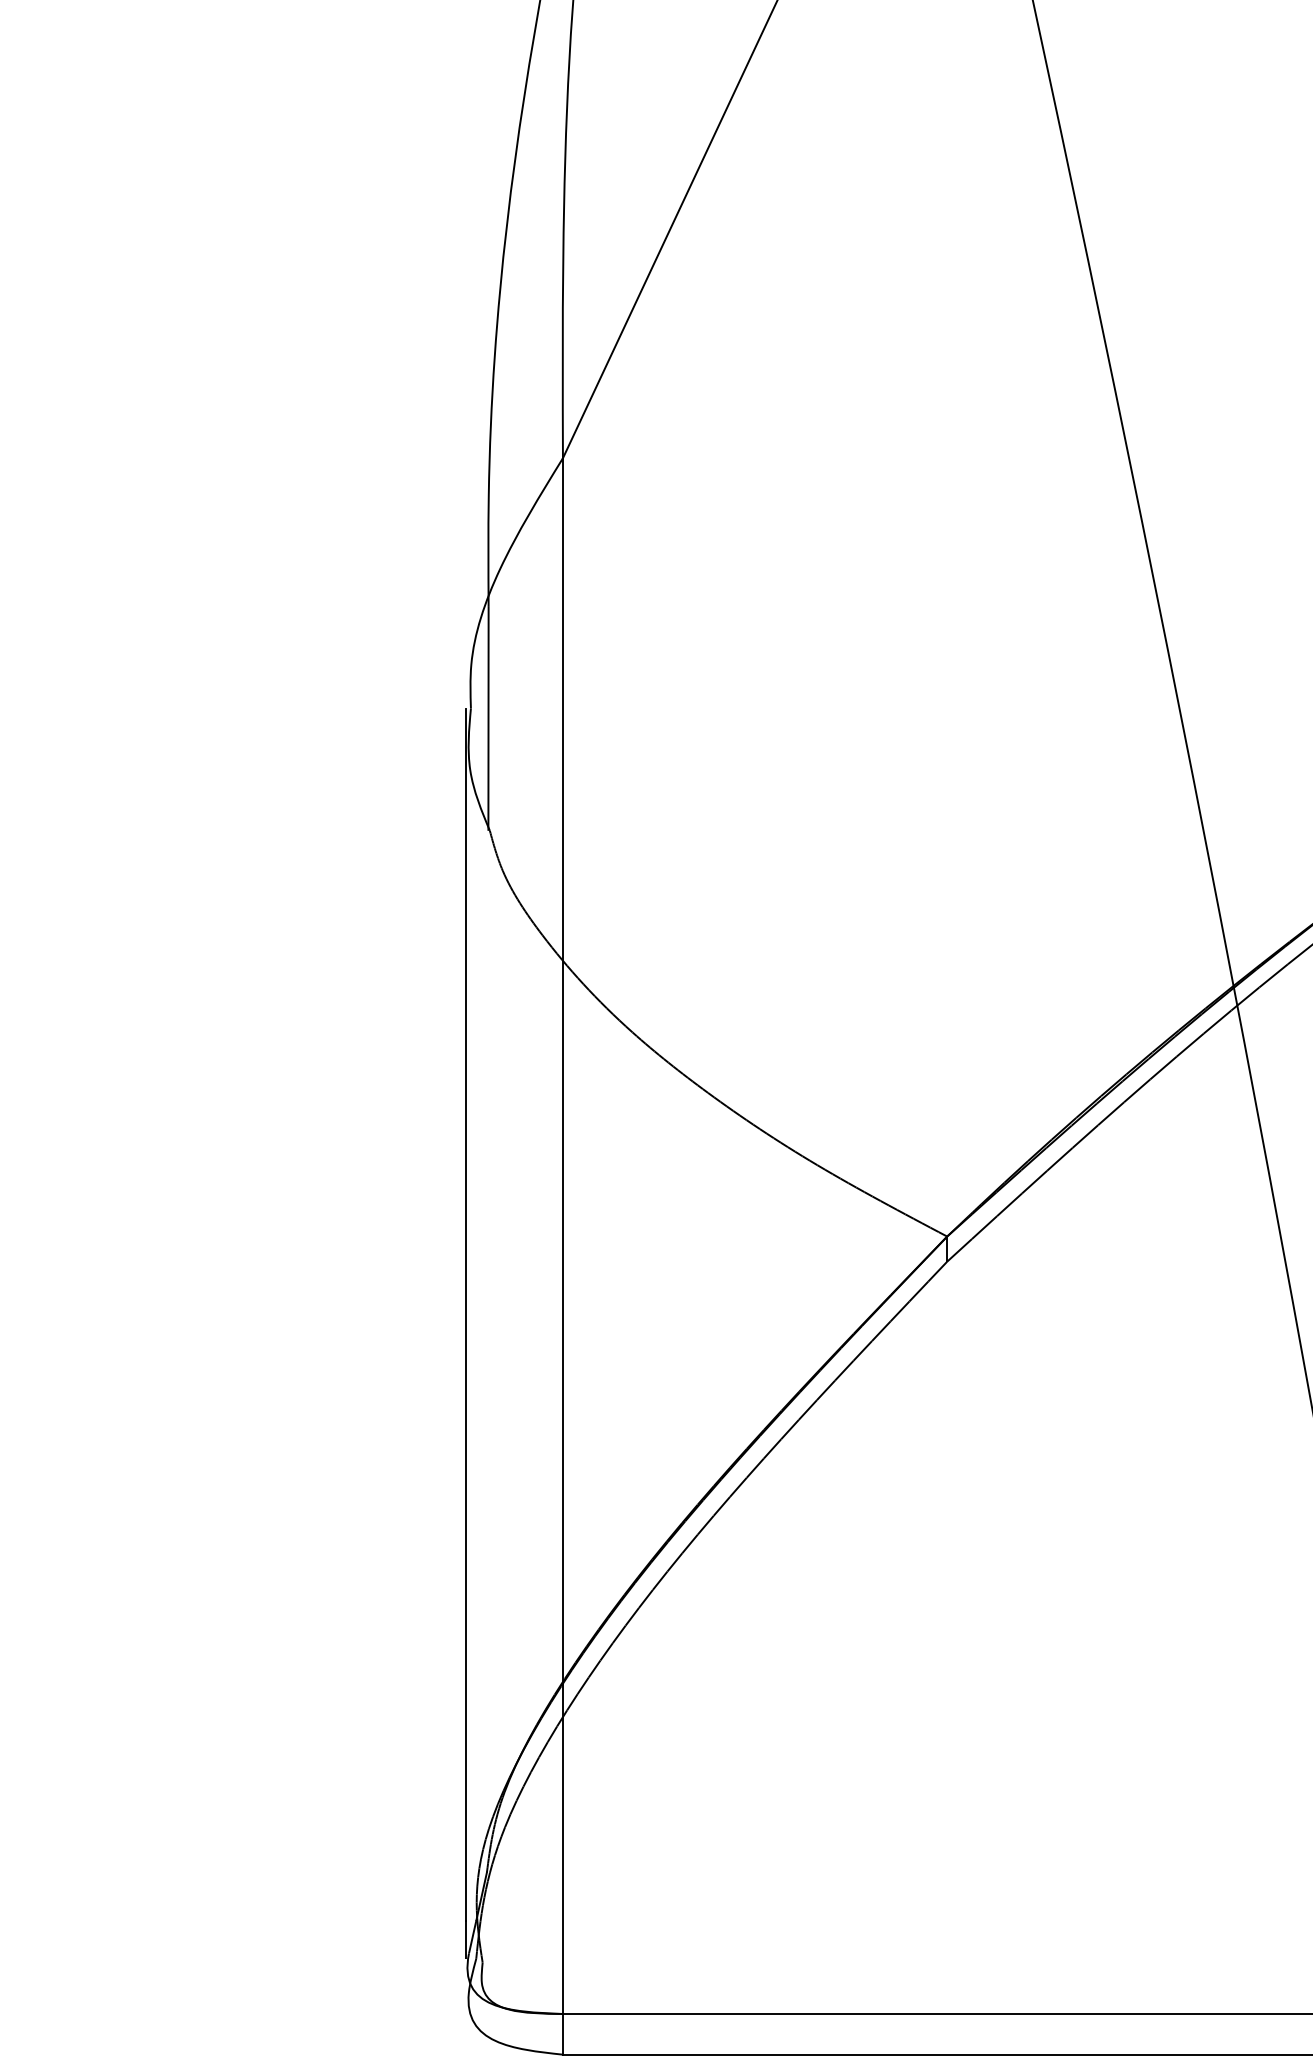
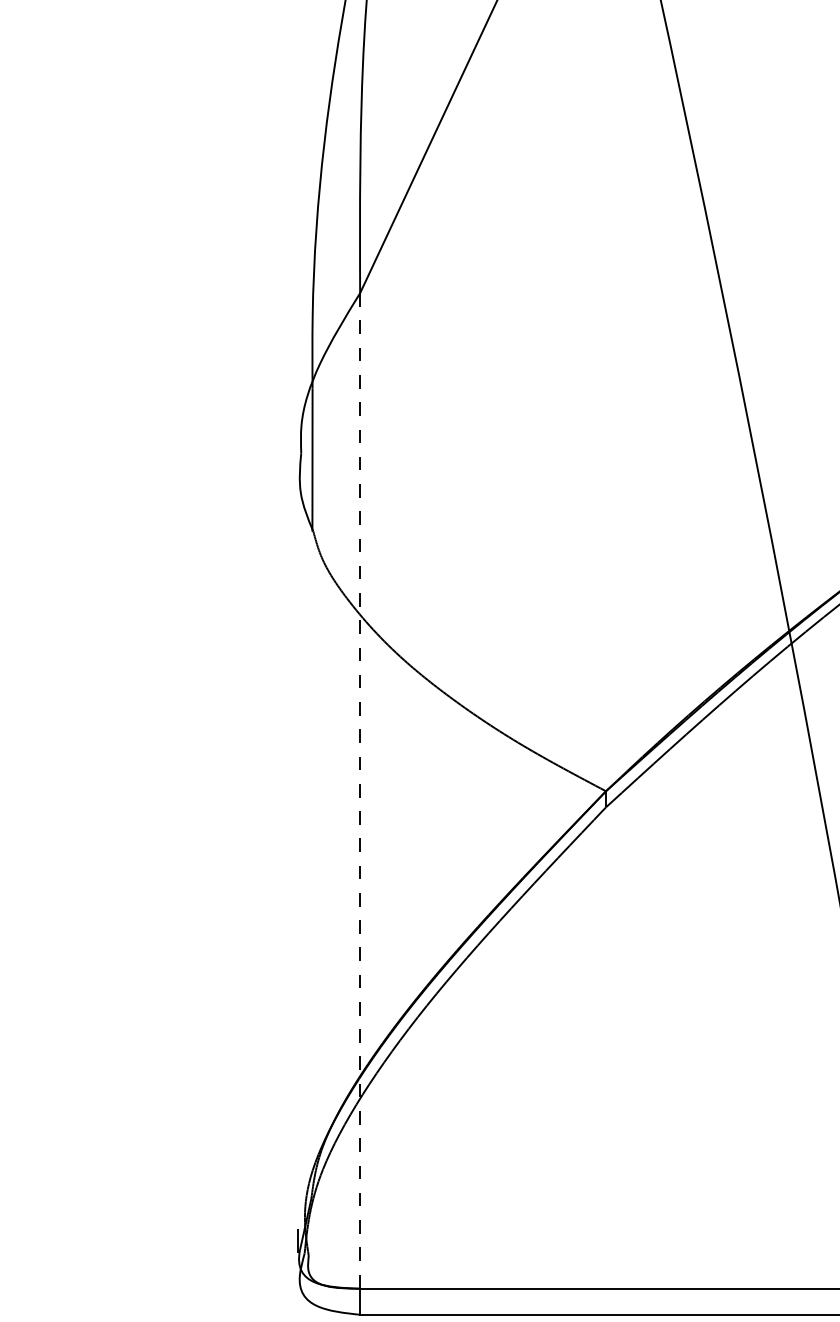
line: (563, 1235) -> (360, 790), solid -> dashed
line: (466, 1315) -> (298, 841), removed

